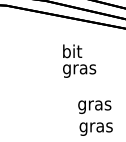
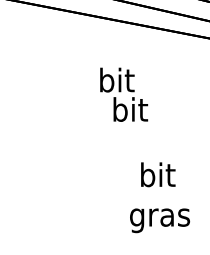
text: (79, 68) -> (129, 111), gras -> bit
text: (94, 104) -> (156, 176), gras -> bit

